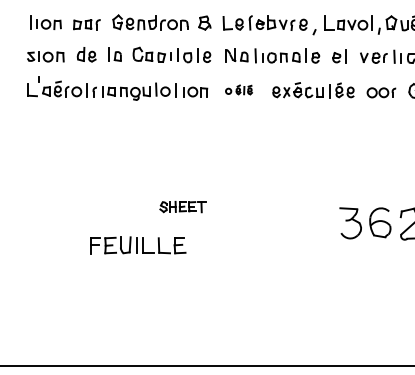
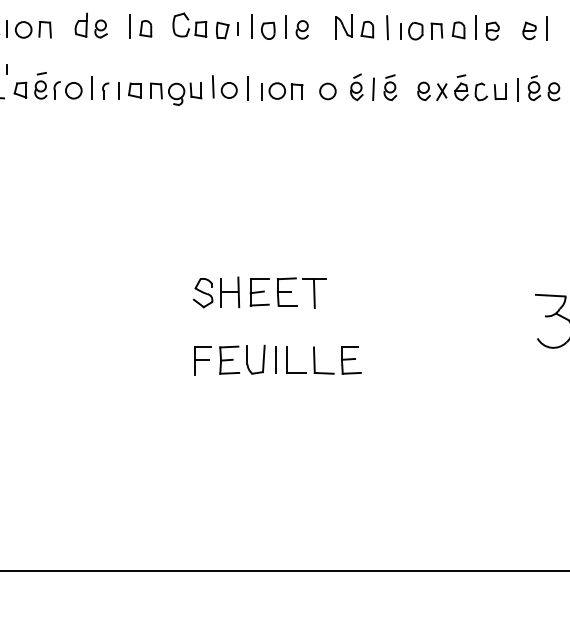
part: (238, 89) -> (357, 86), size x1.67
part: (182, 206) -> (259, 291), size x1.67
part: (138, 245) -> (278, 360), moved

